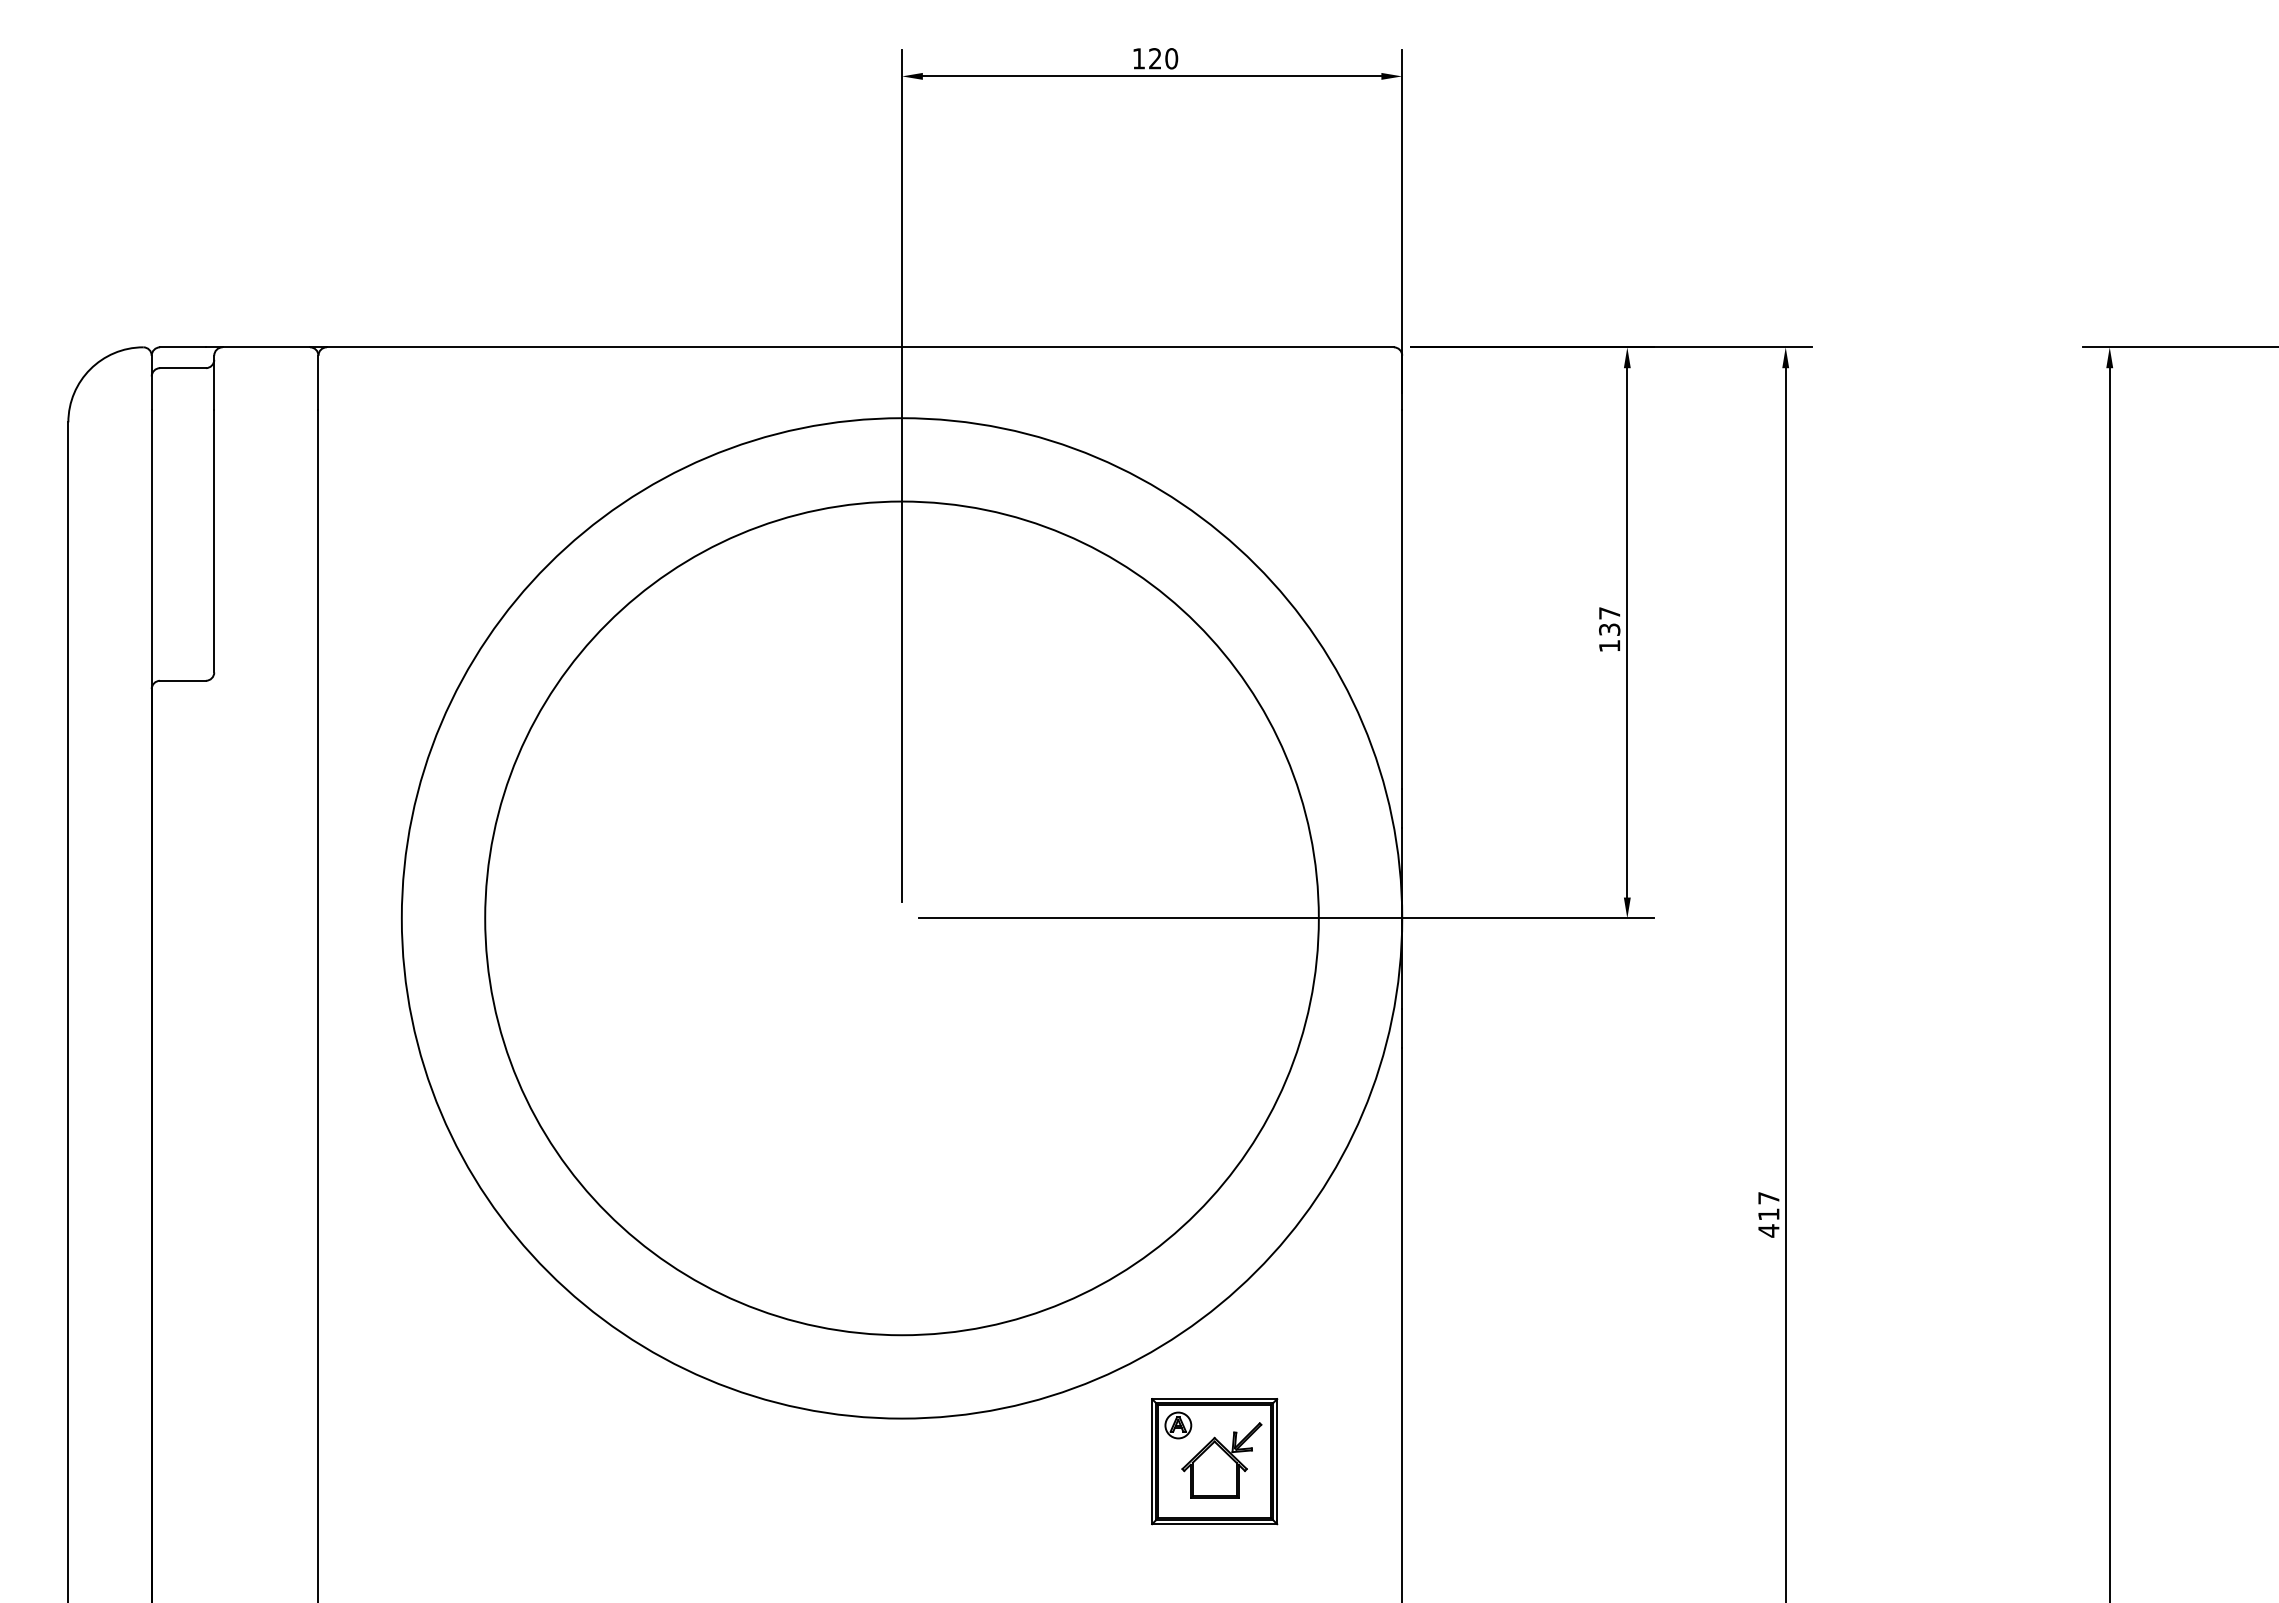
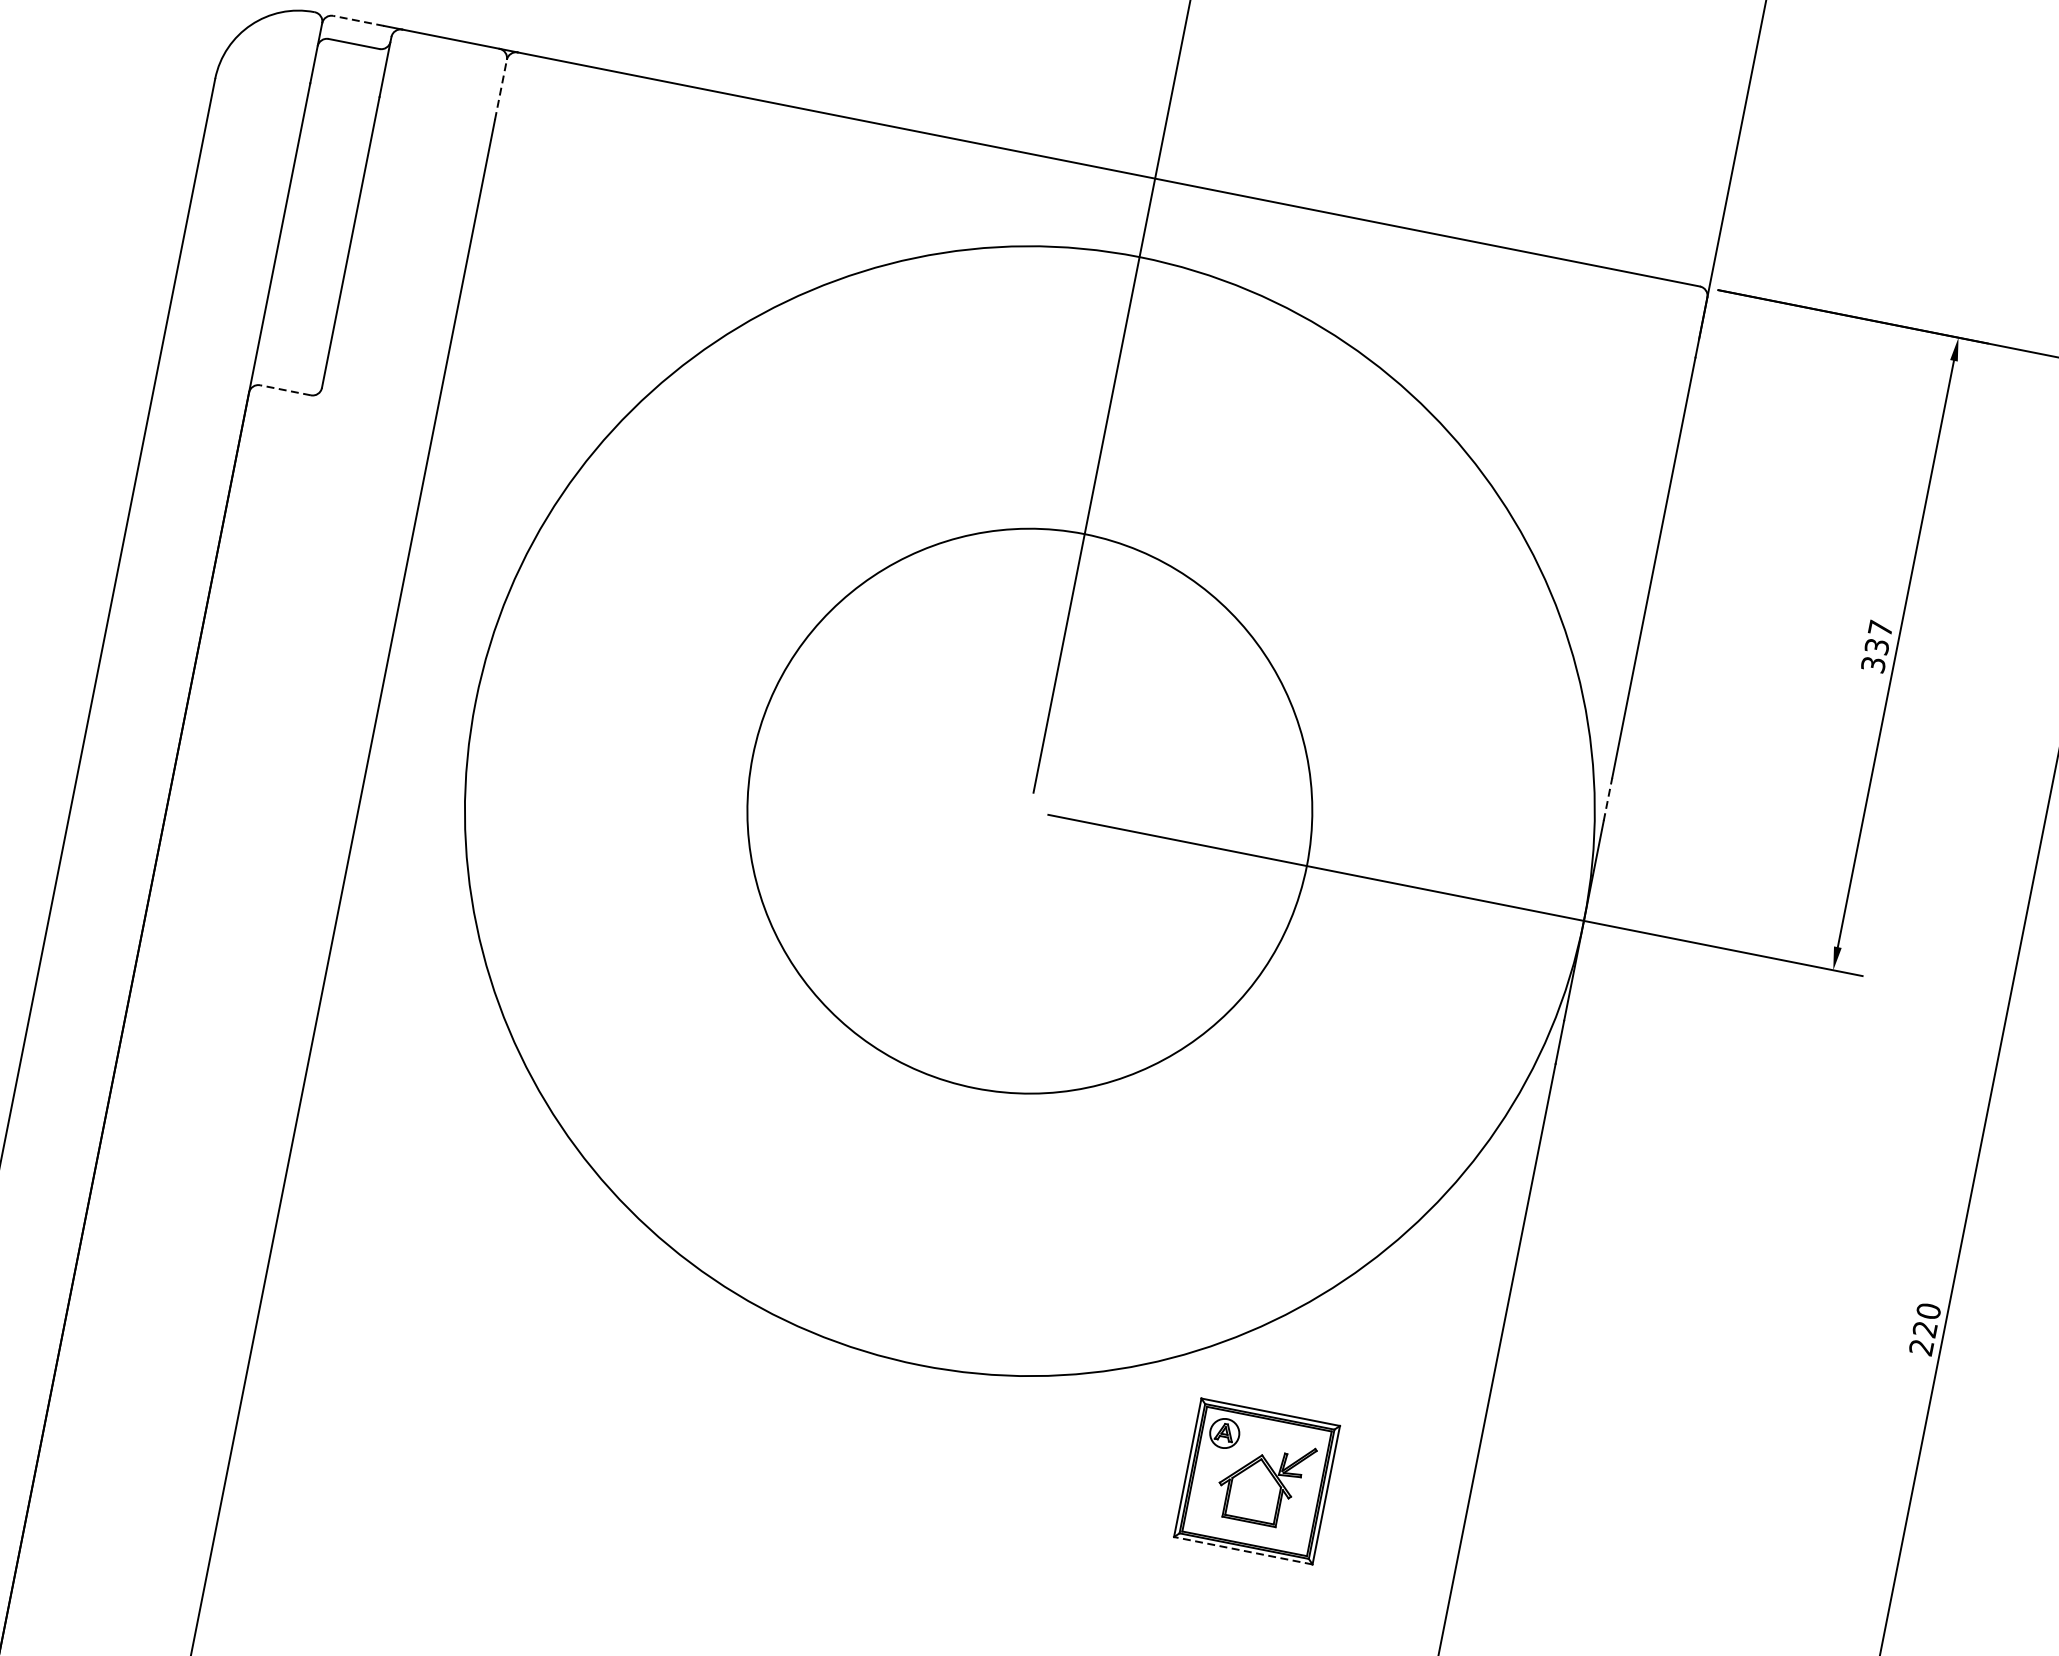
line: (182, 347) -> (358, 20), solid -> dashed
line: (318, 382) -> (501, 89), solid -> dashed
text: (1609, 646) -> (1873, 665), 137 -> 337
line: (182, 680) -> (285, 389), solid -> dashed
line: (1402, 808) -> (1608, 799), solid -> dashed
circle: (901, 918) -> (1029, 811), size x0.6
text: (1768, 1214) -> (1924, 1329), 417 -> 220
line: (1214, 1524) -> (1243, 1551), solid -> dashed

